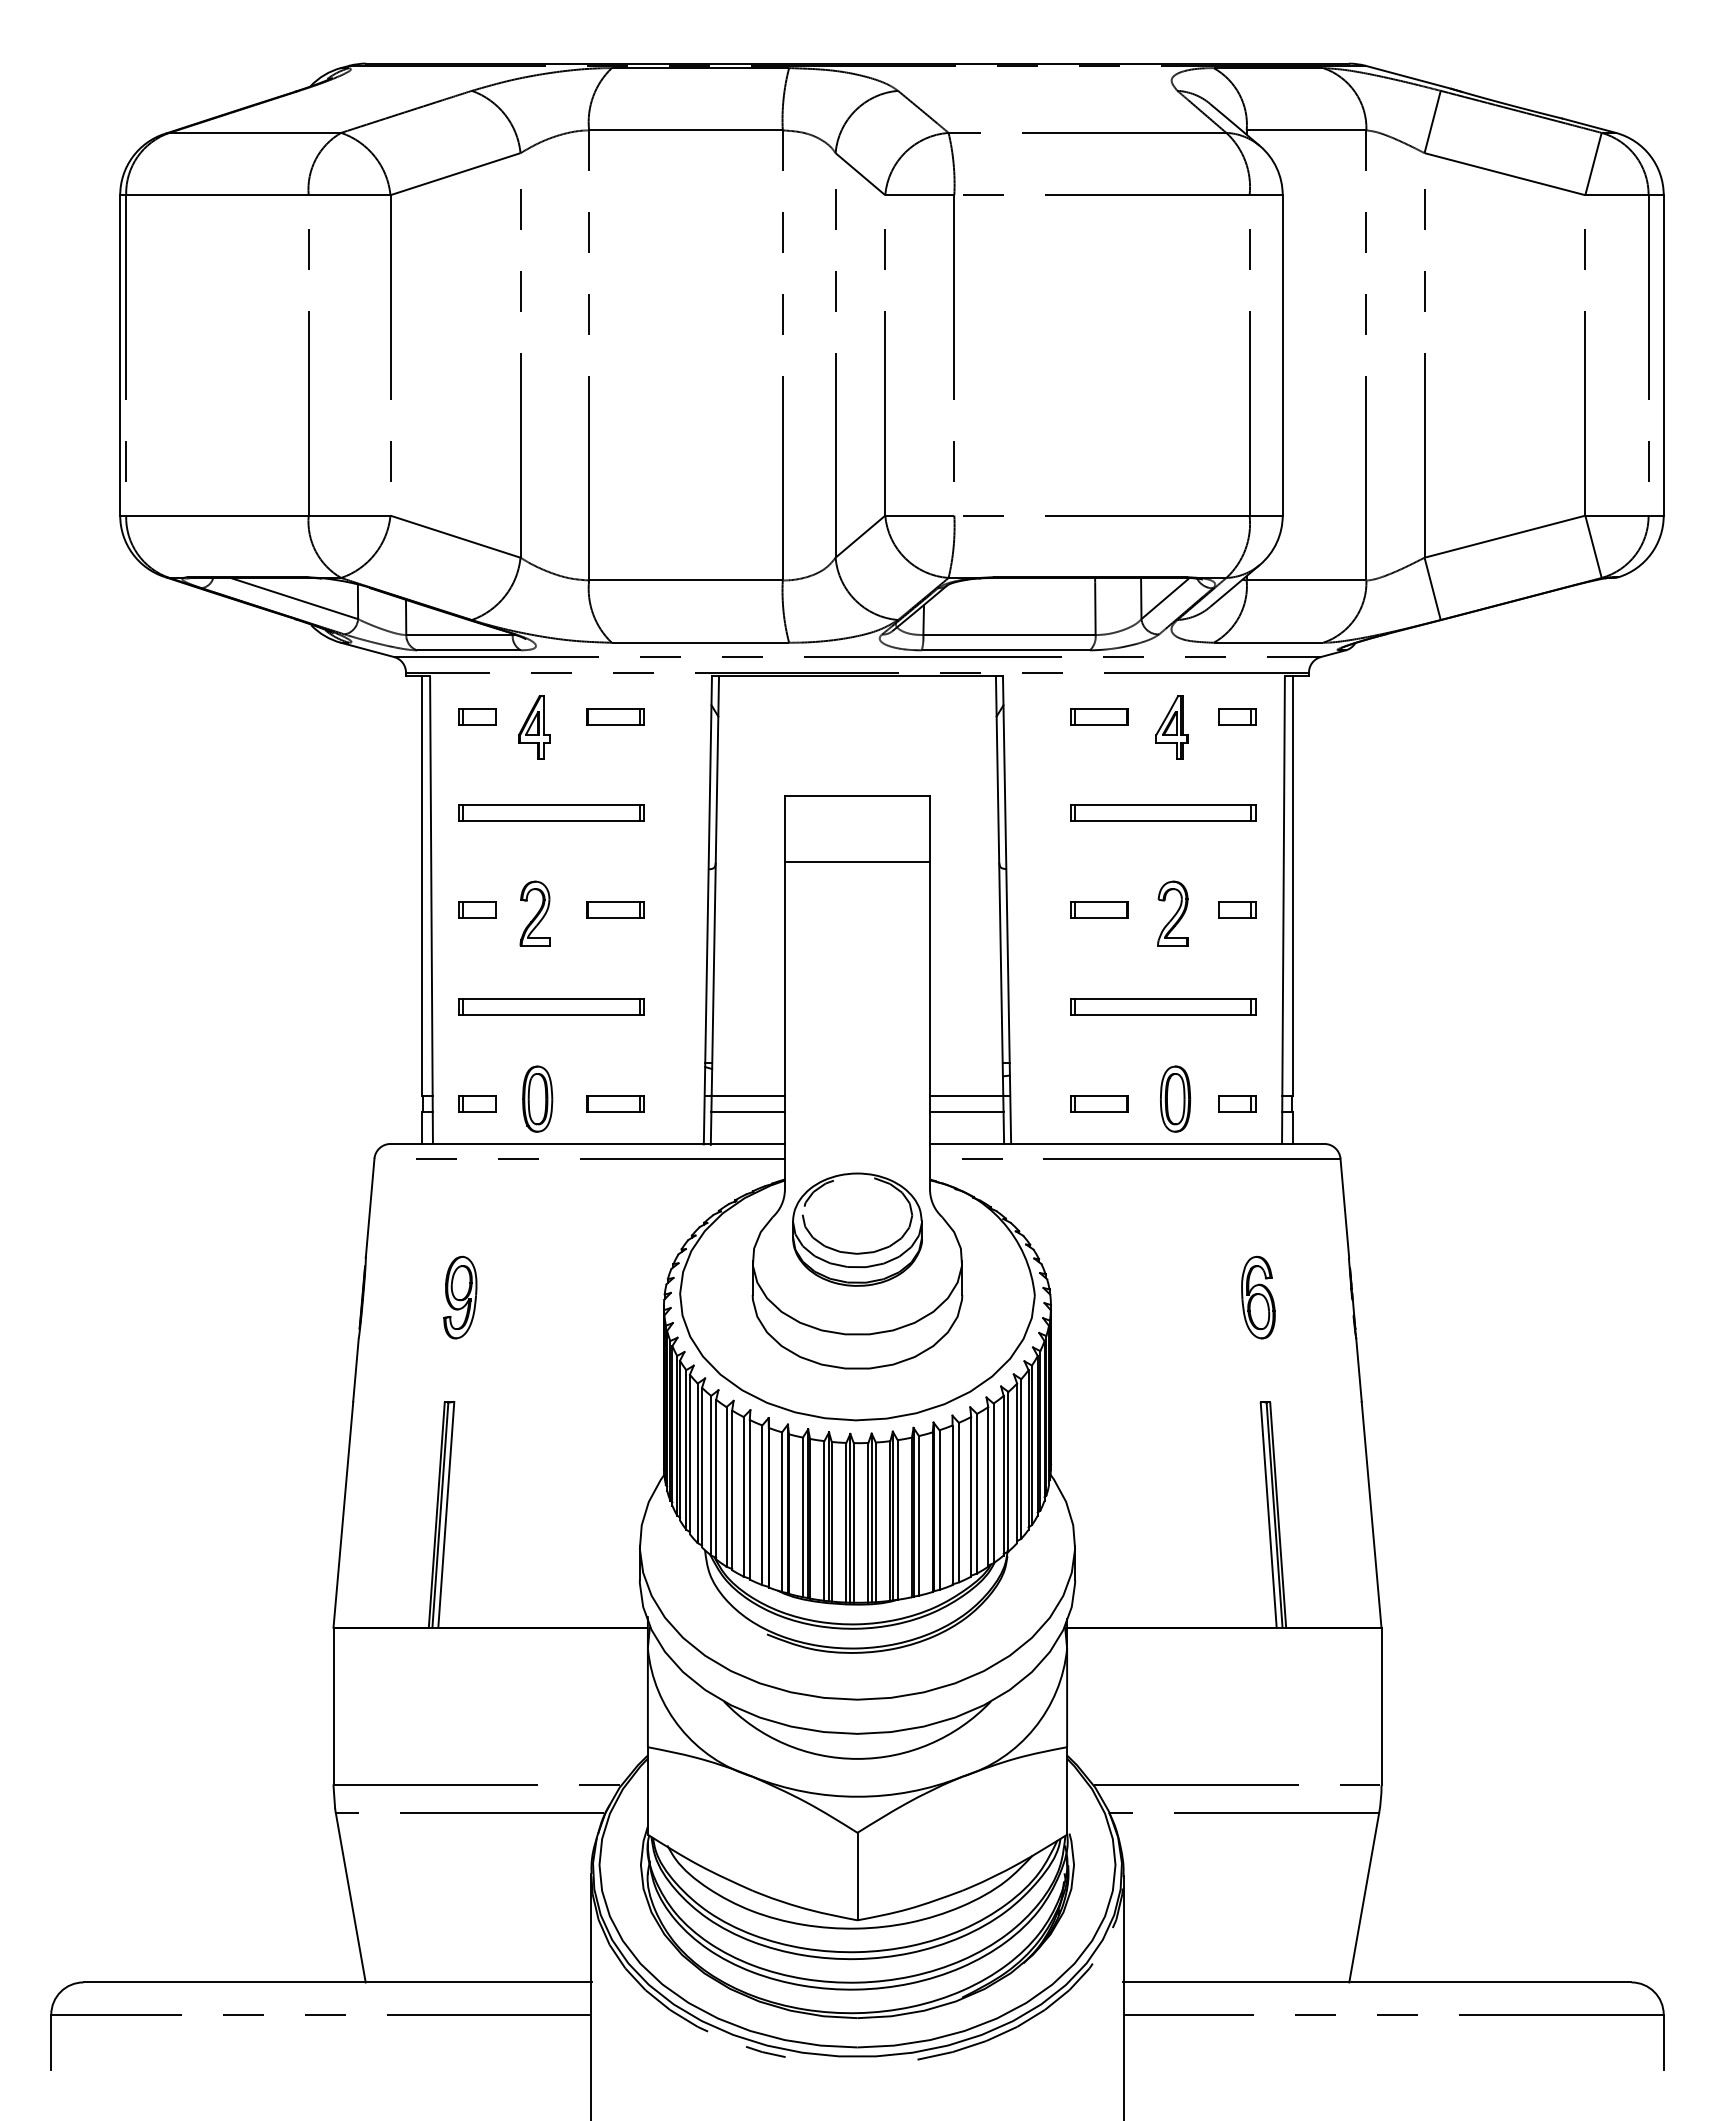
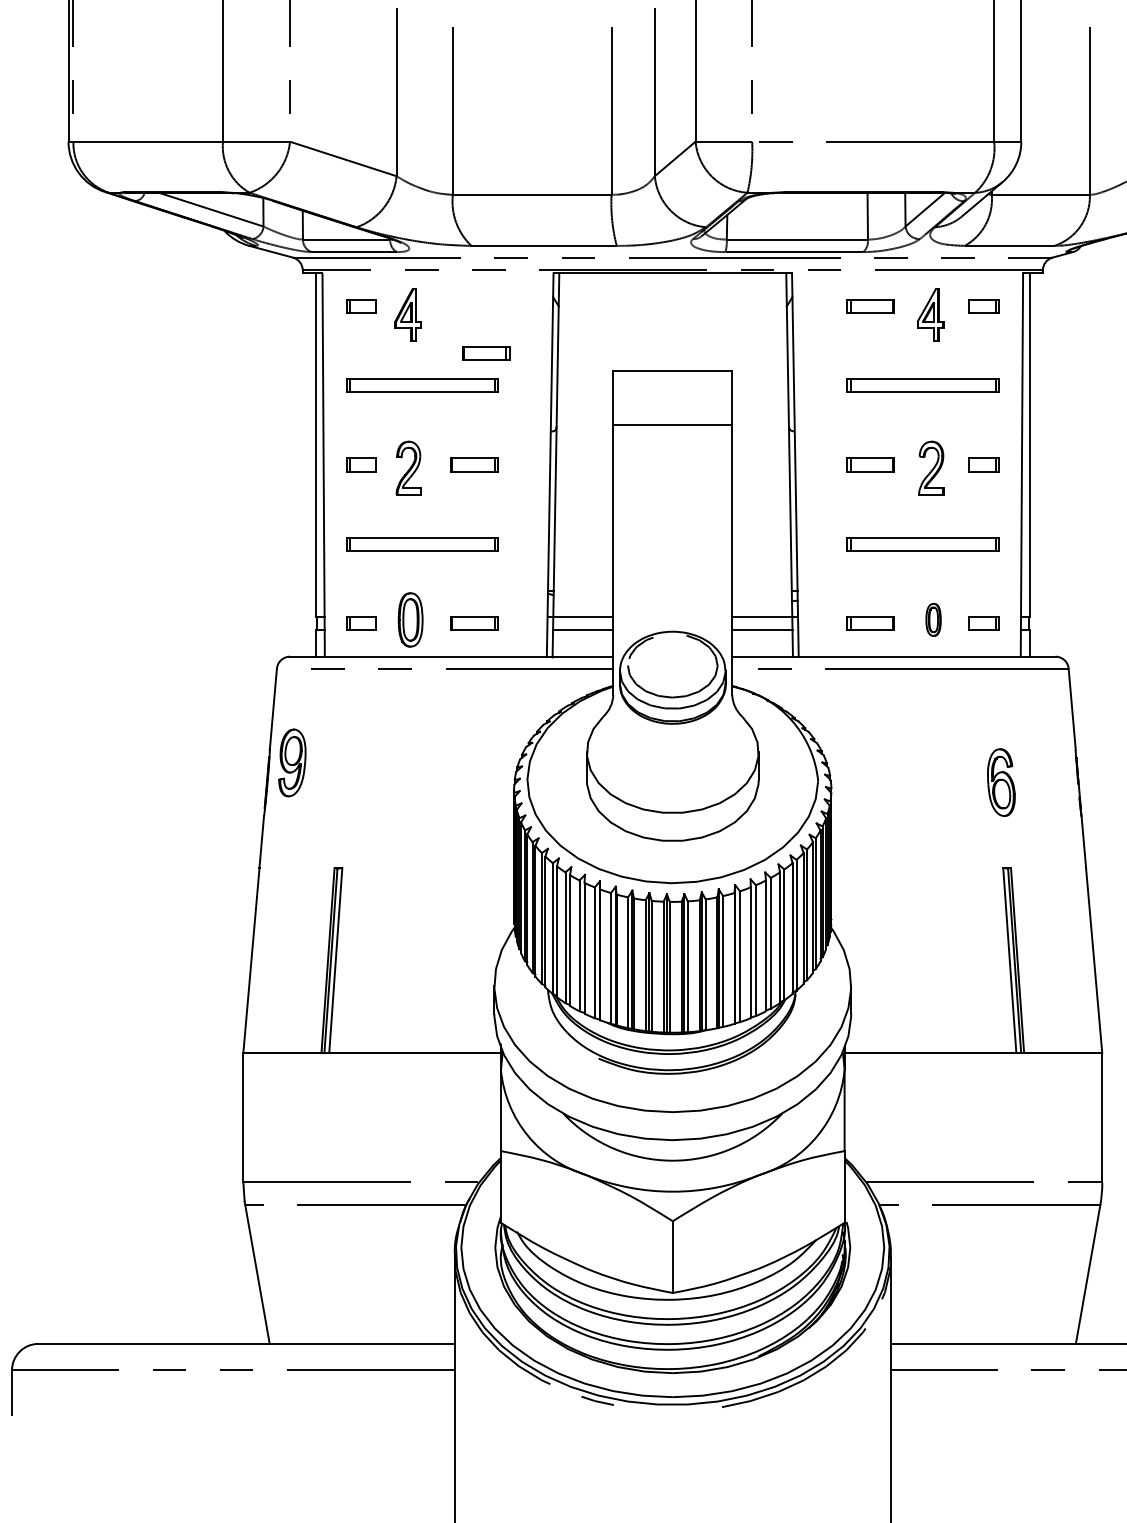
part: (615, 716) -> (485, 353), moved
part: (1175, 1098) -> (933, 619), size x0.6
part: (857, 1229) -> (672, 677), moved
part: (460, 1297) -> (292, 762), moved

